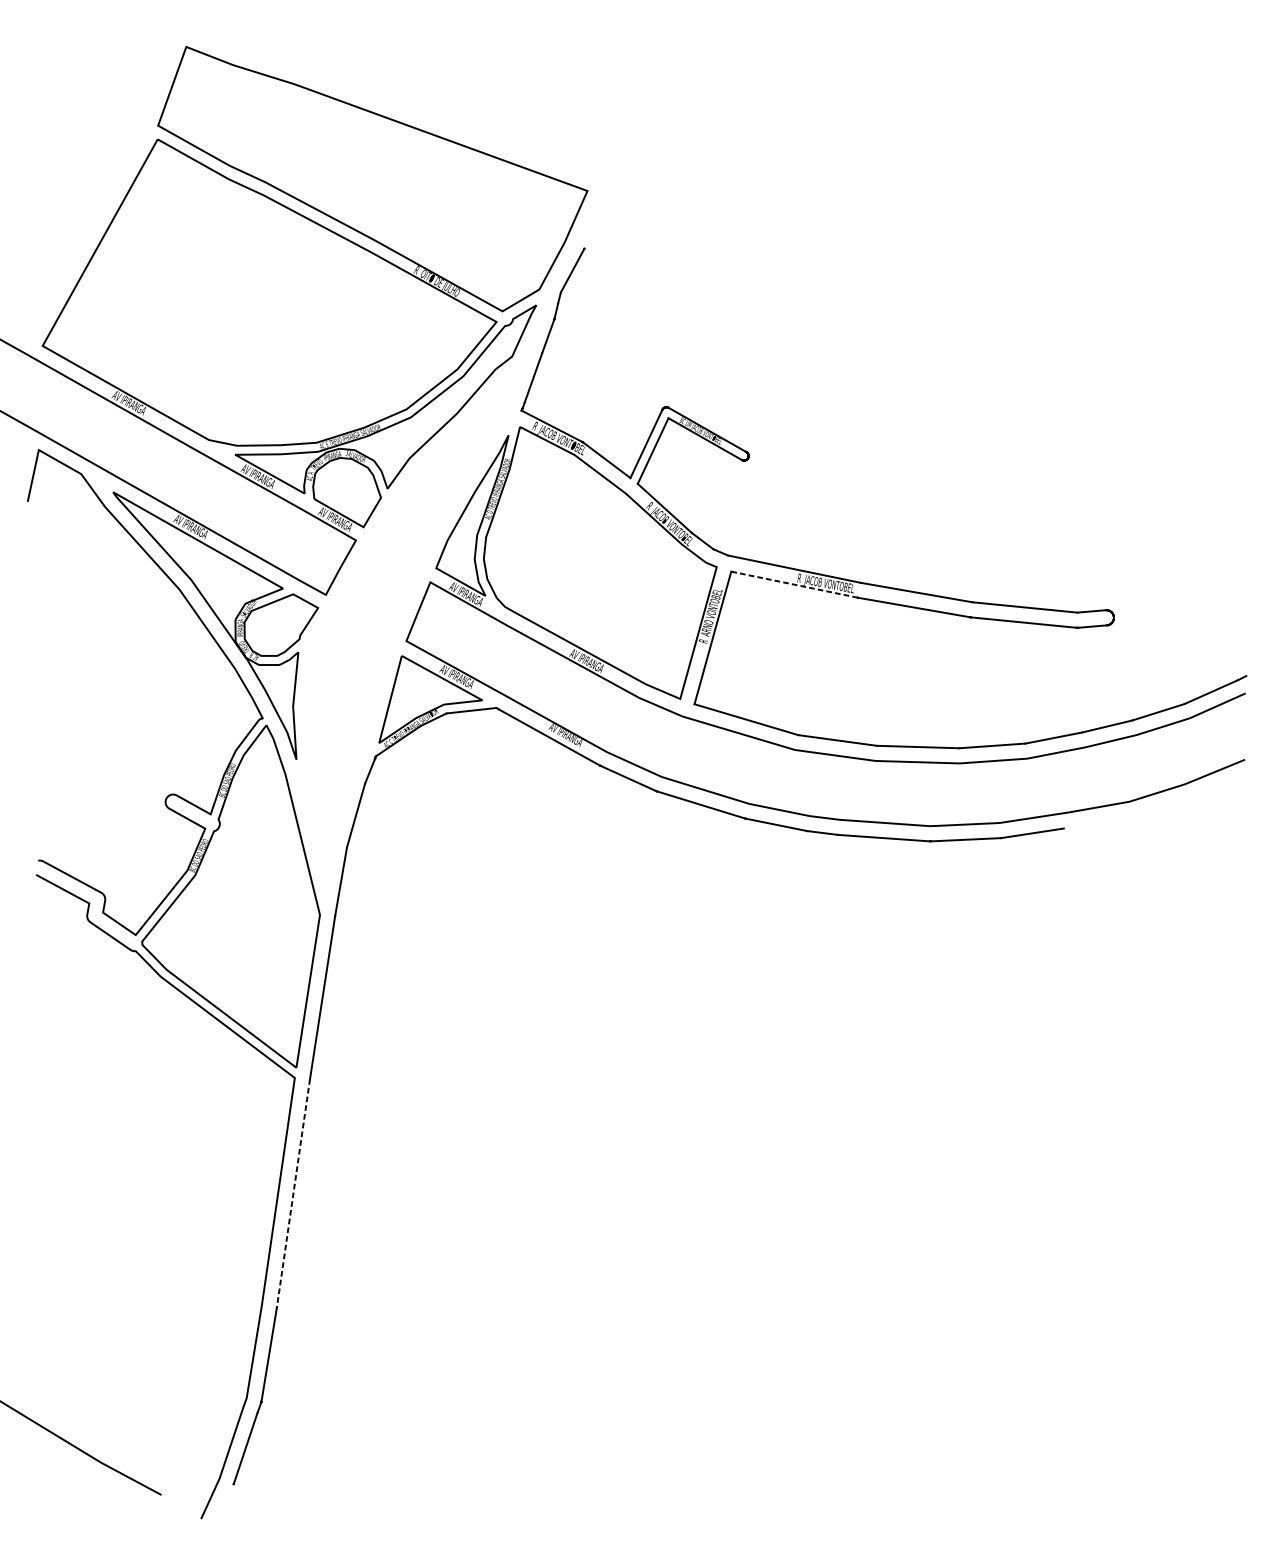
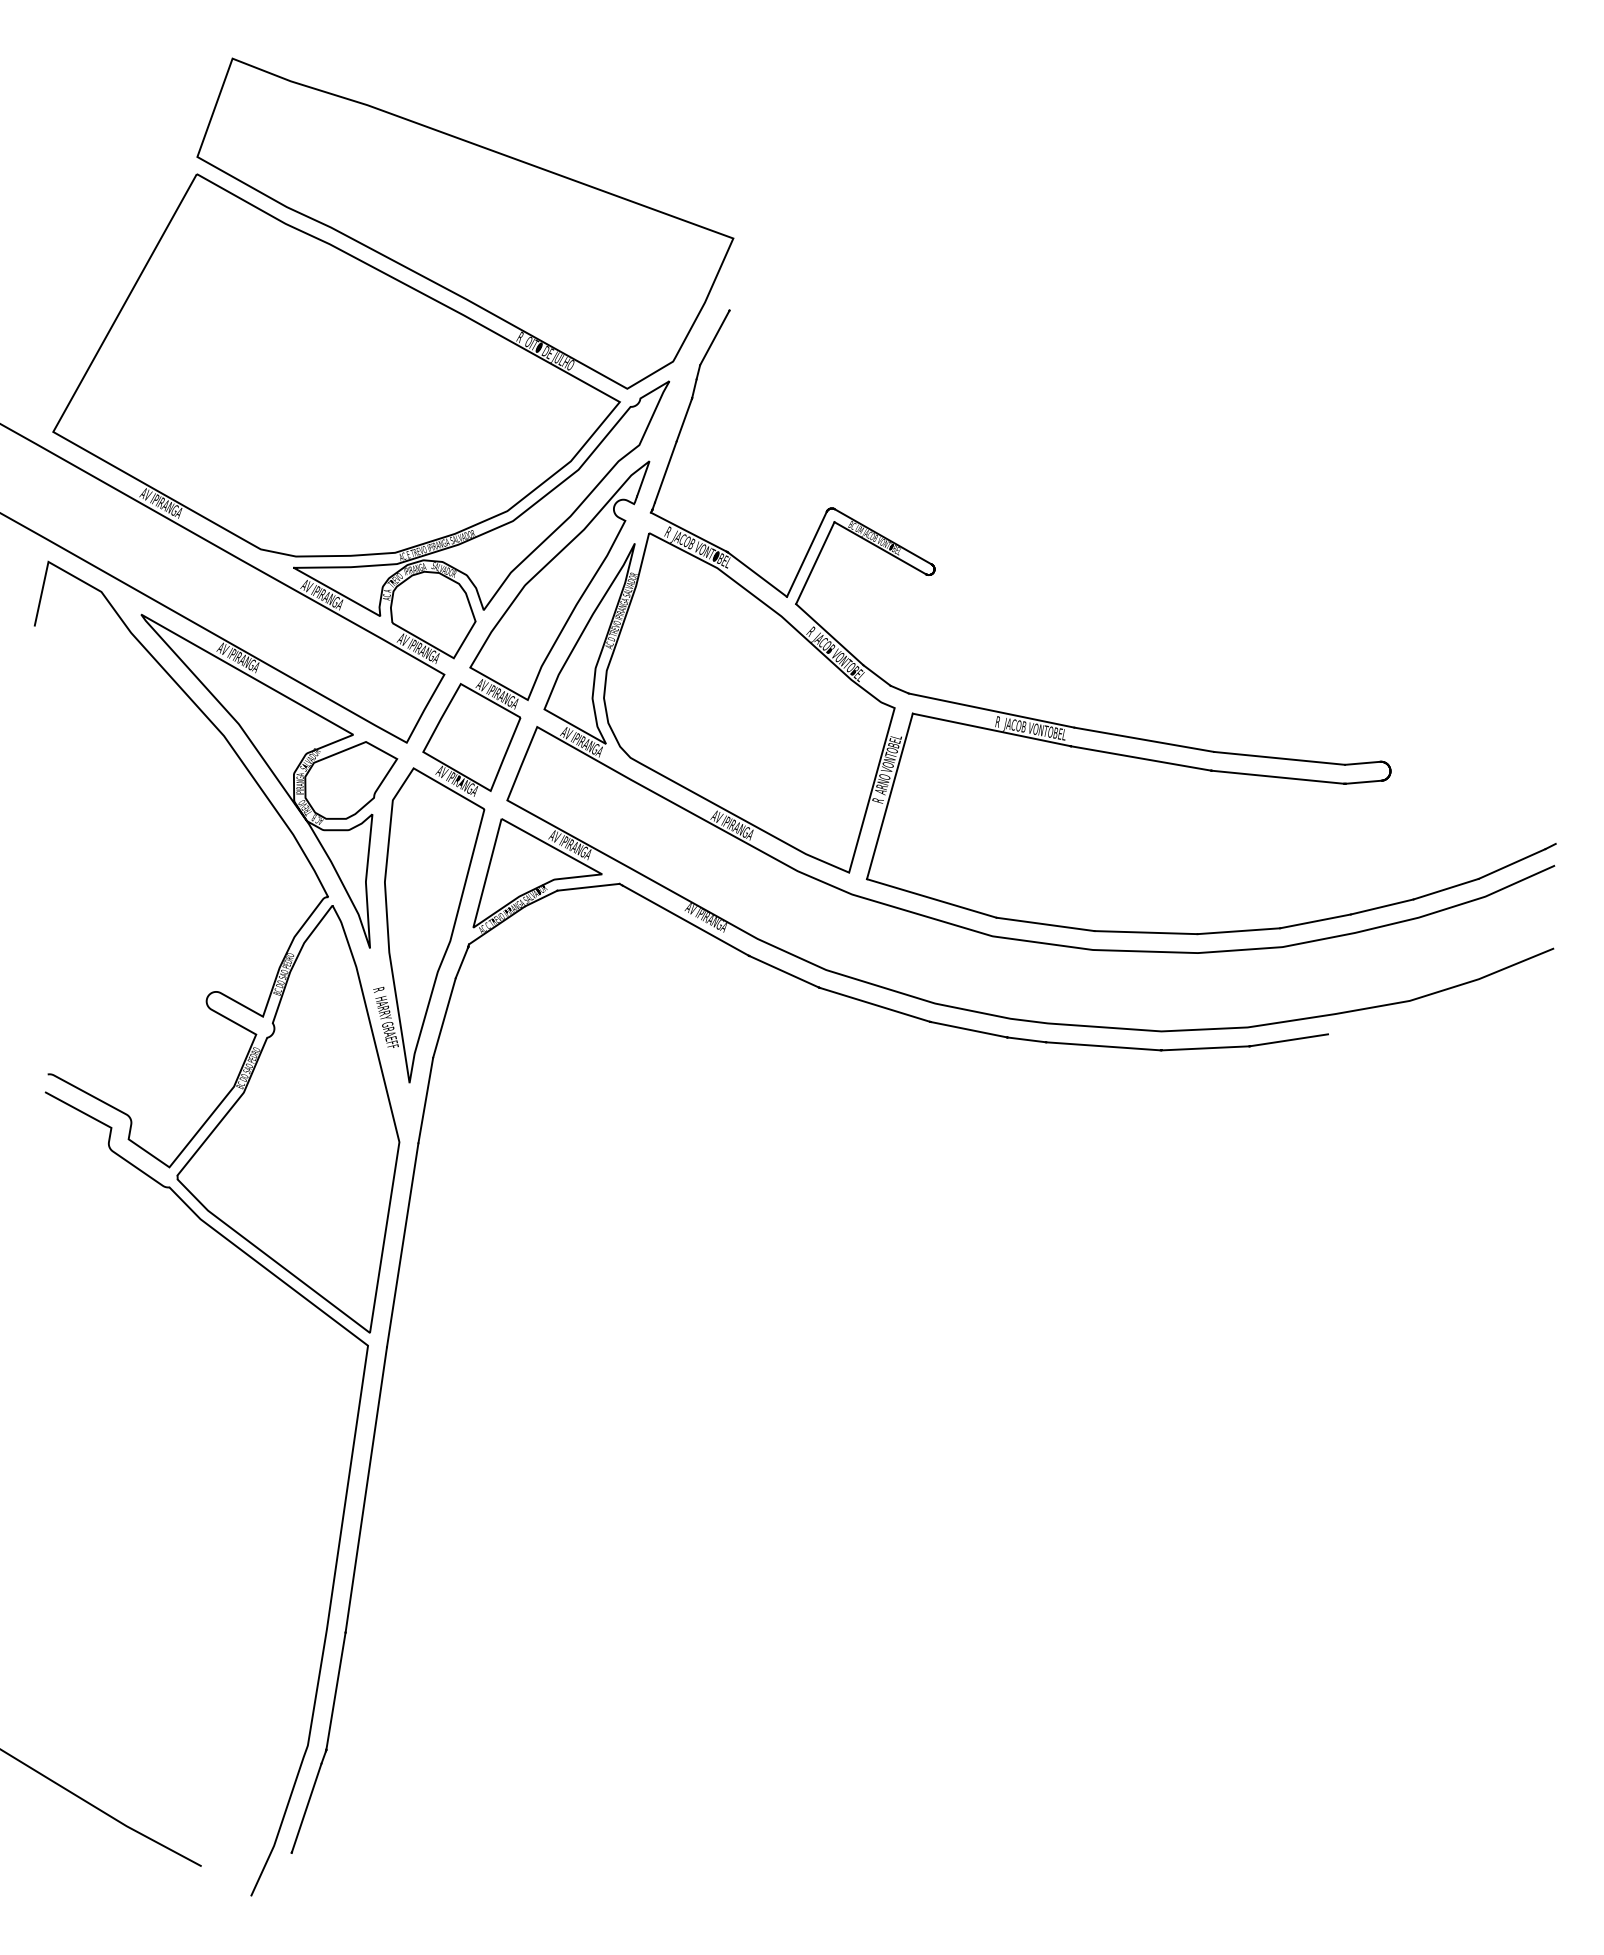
line: (794, 584) -> (991, 729), dashed -> solid
part: (401, 614) -> (501, 767), added
line: (293, 1193) -> (366, 1490), dashed -> solid

